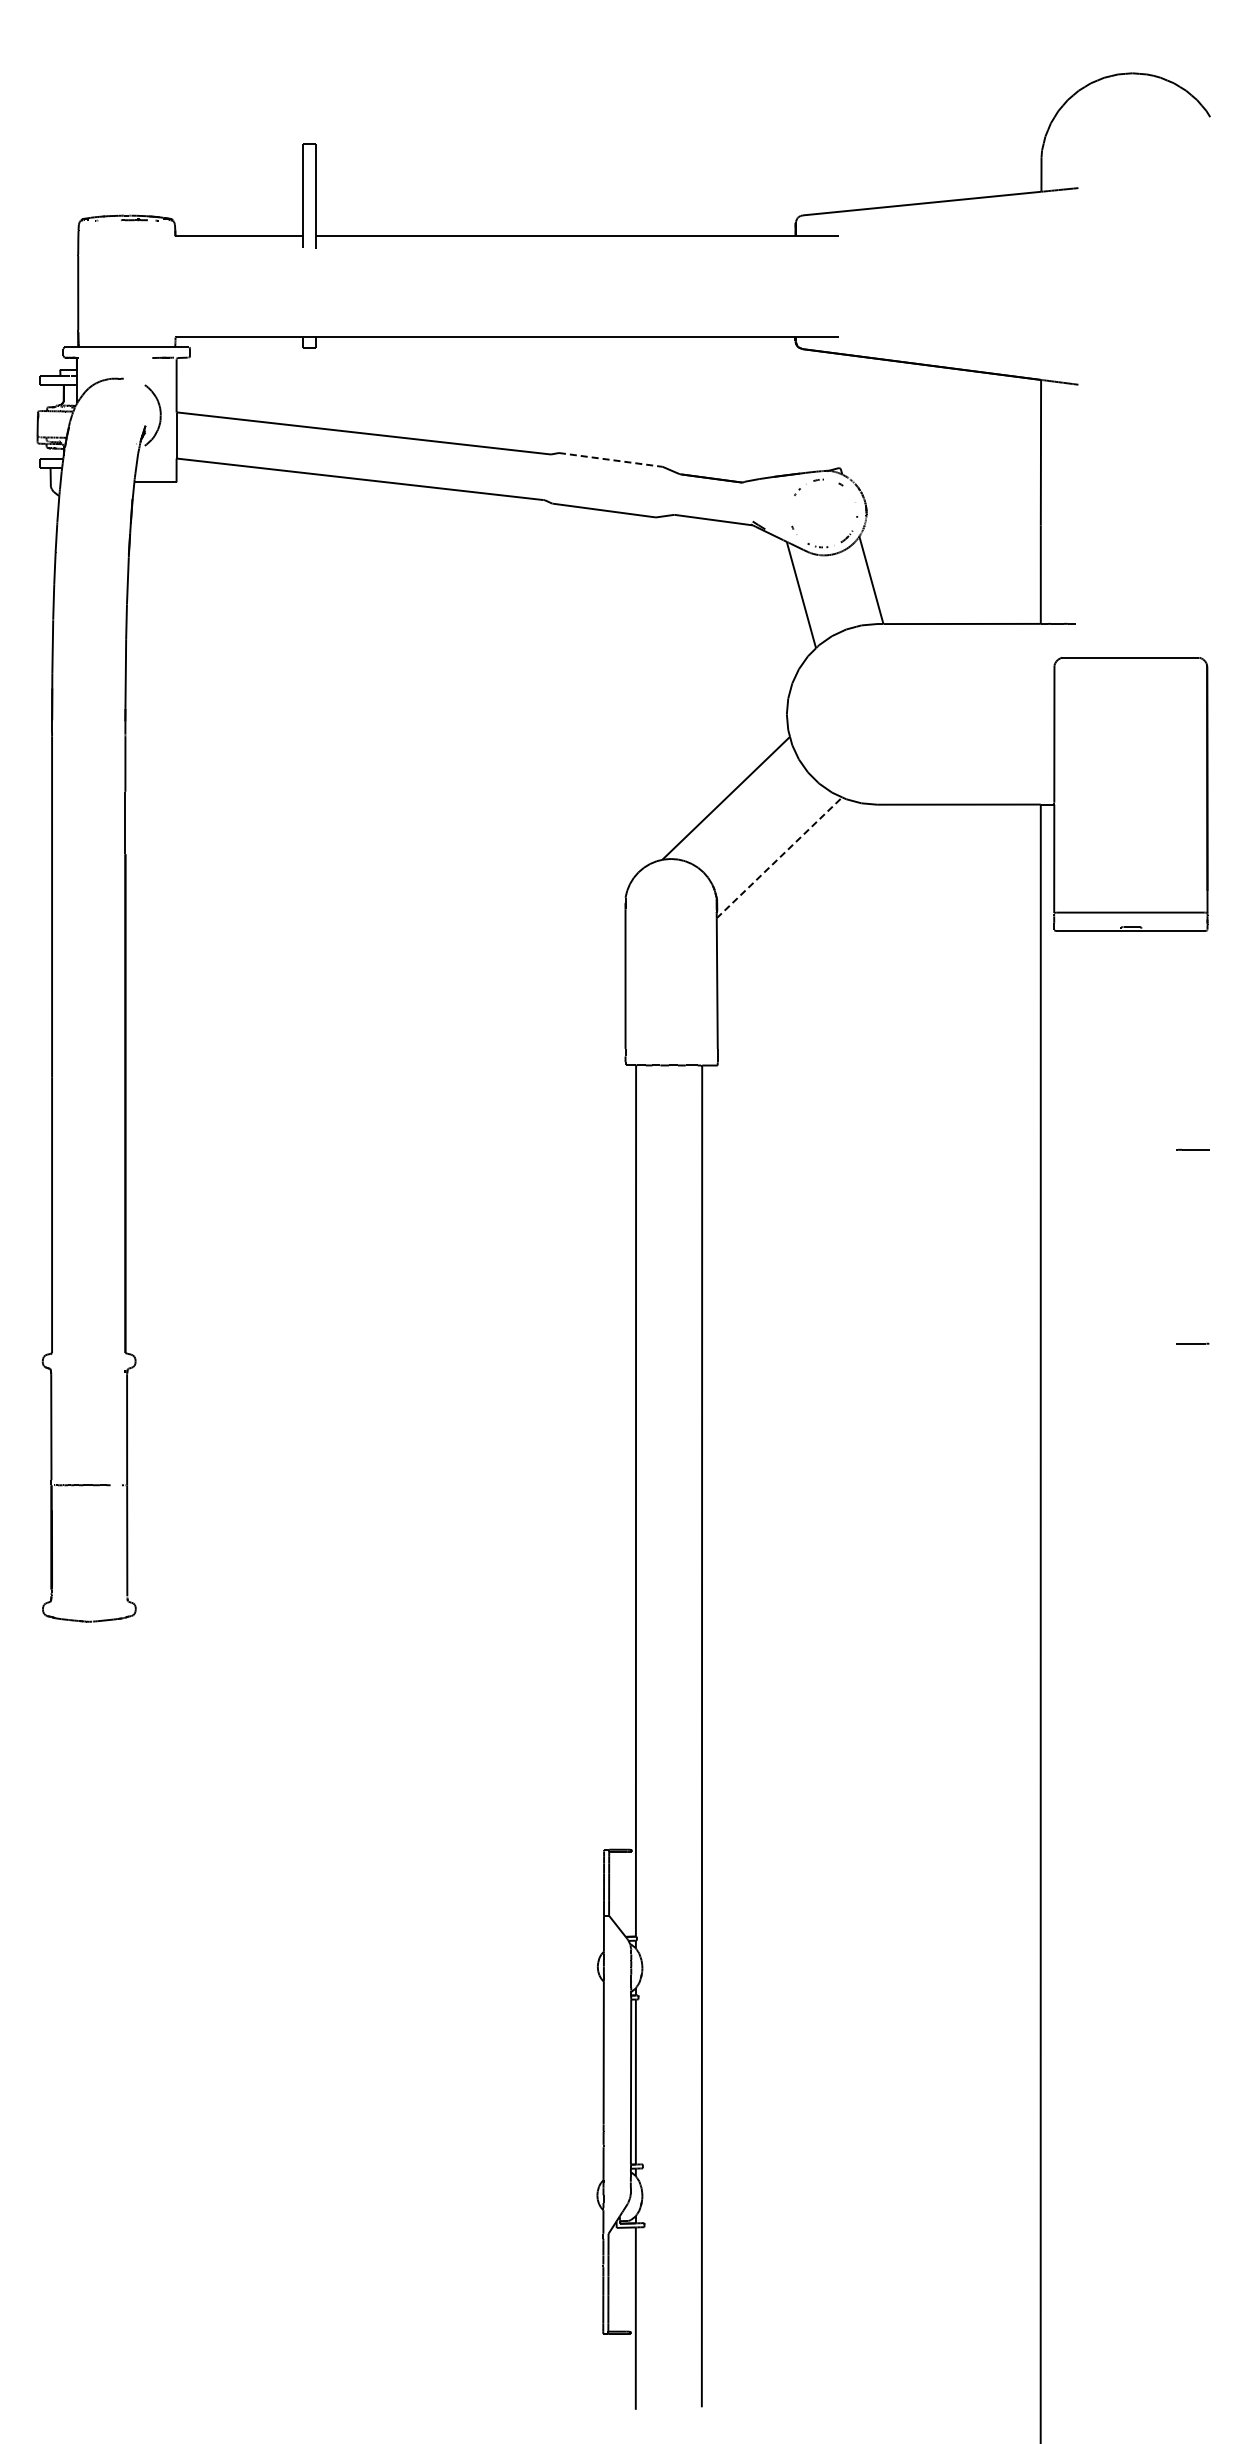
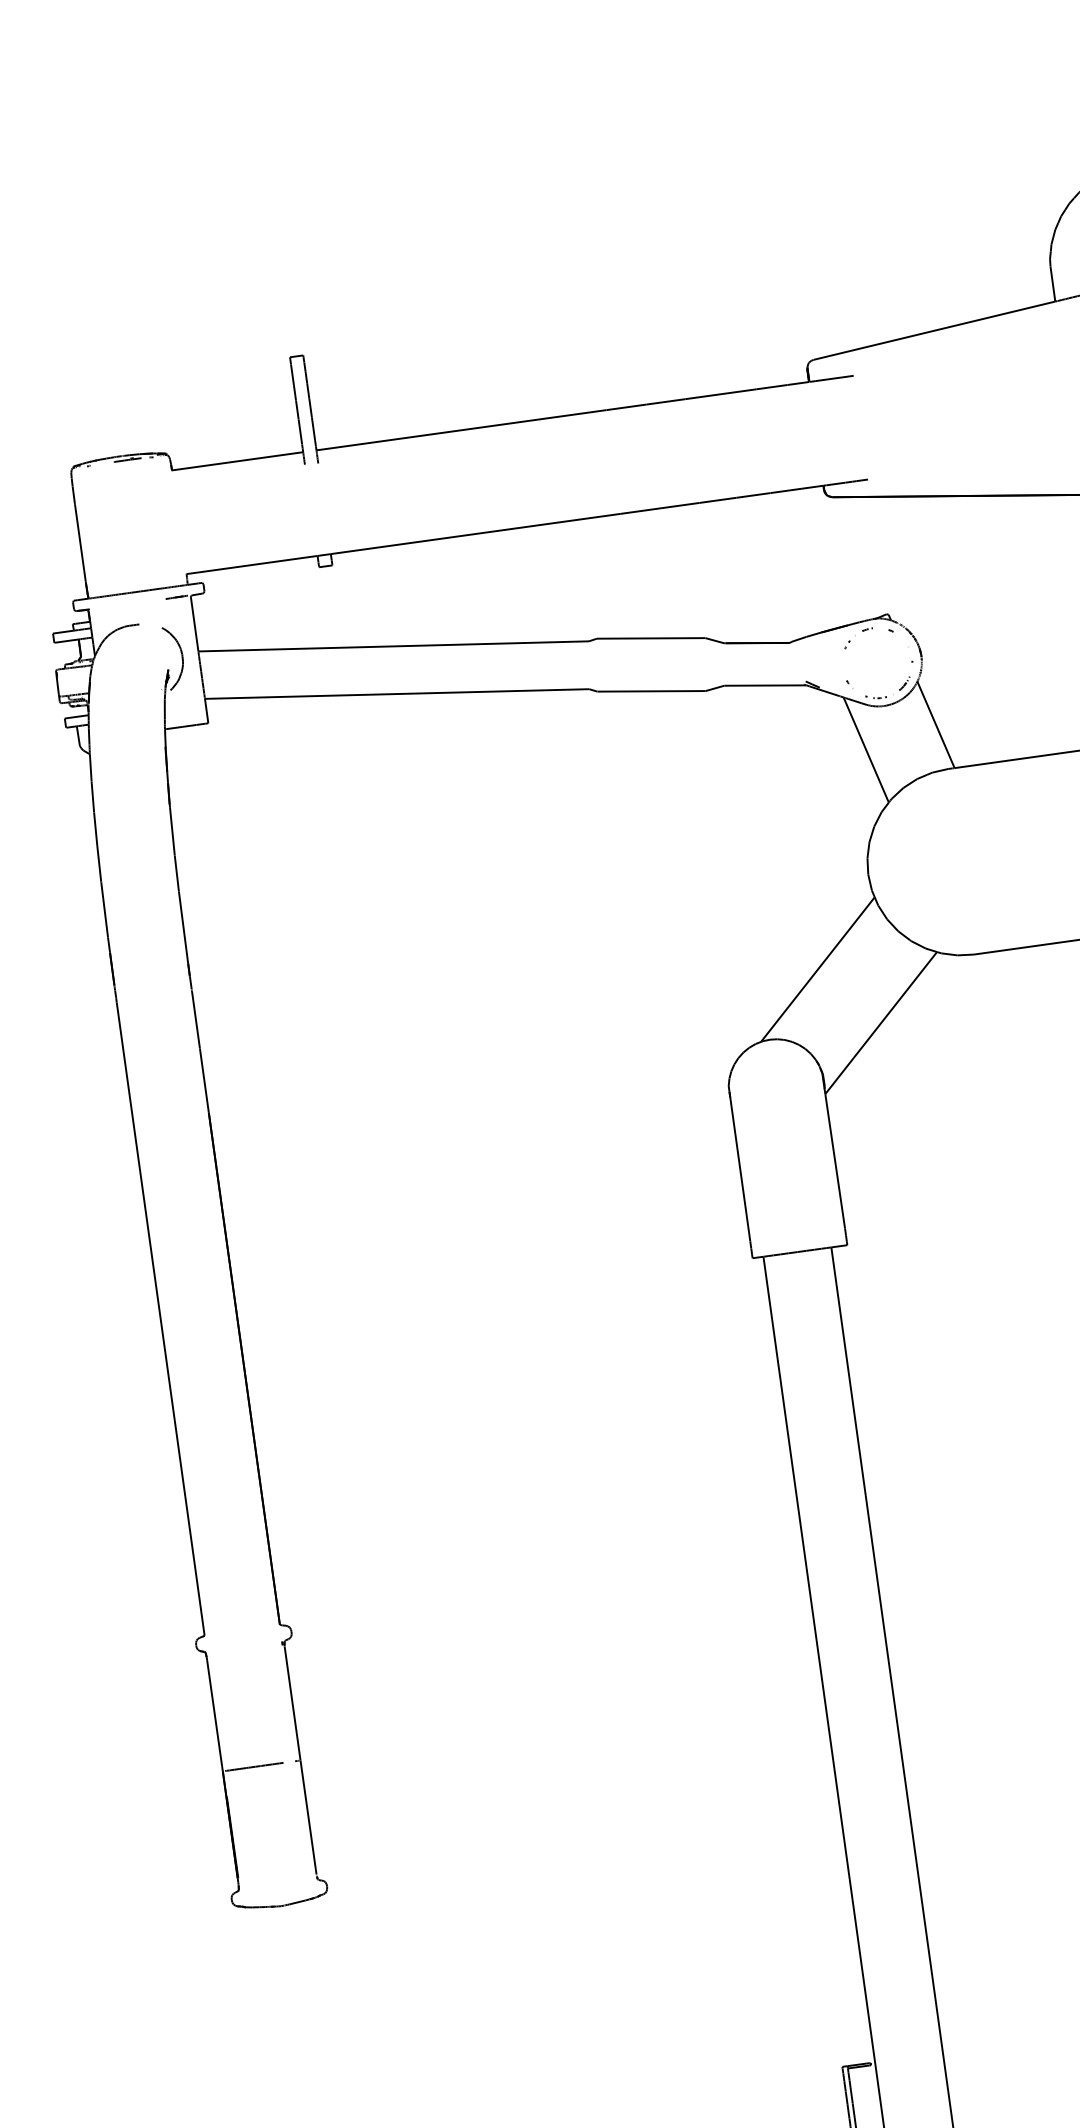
line: (611, 460) -> (651, 638), dashed -> solid
line: (779, 857) -> (881, 1022), dashed -> solid

